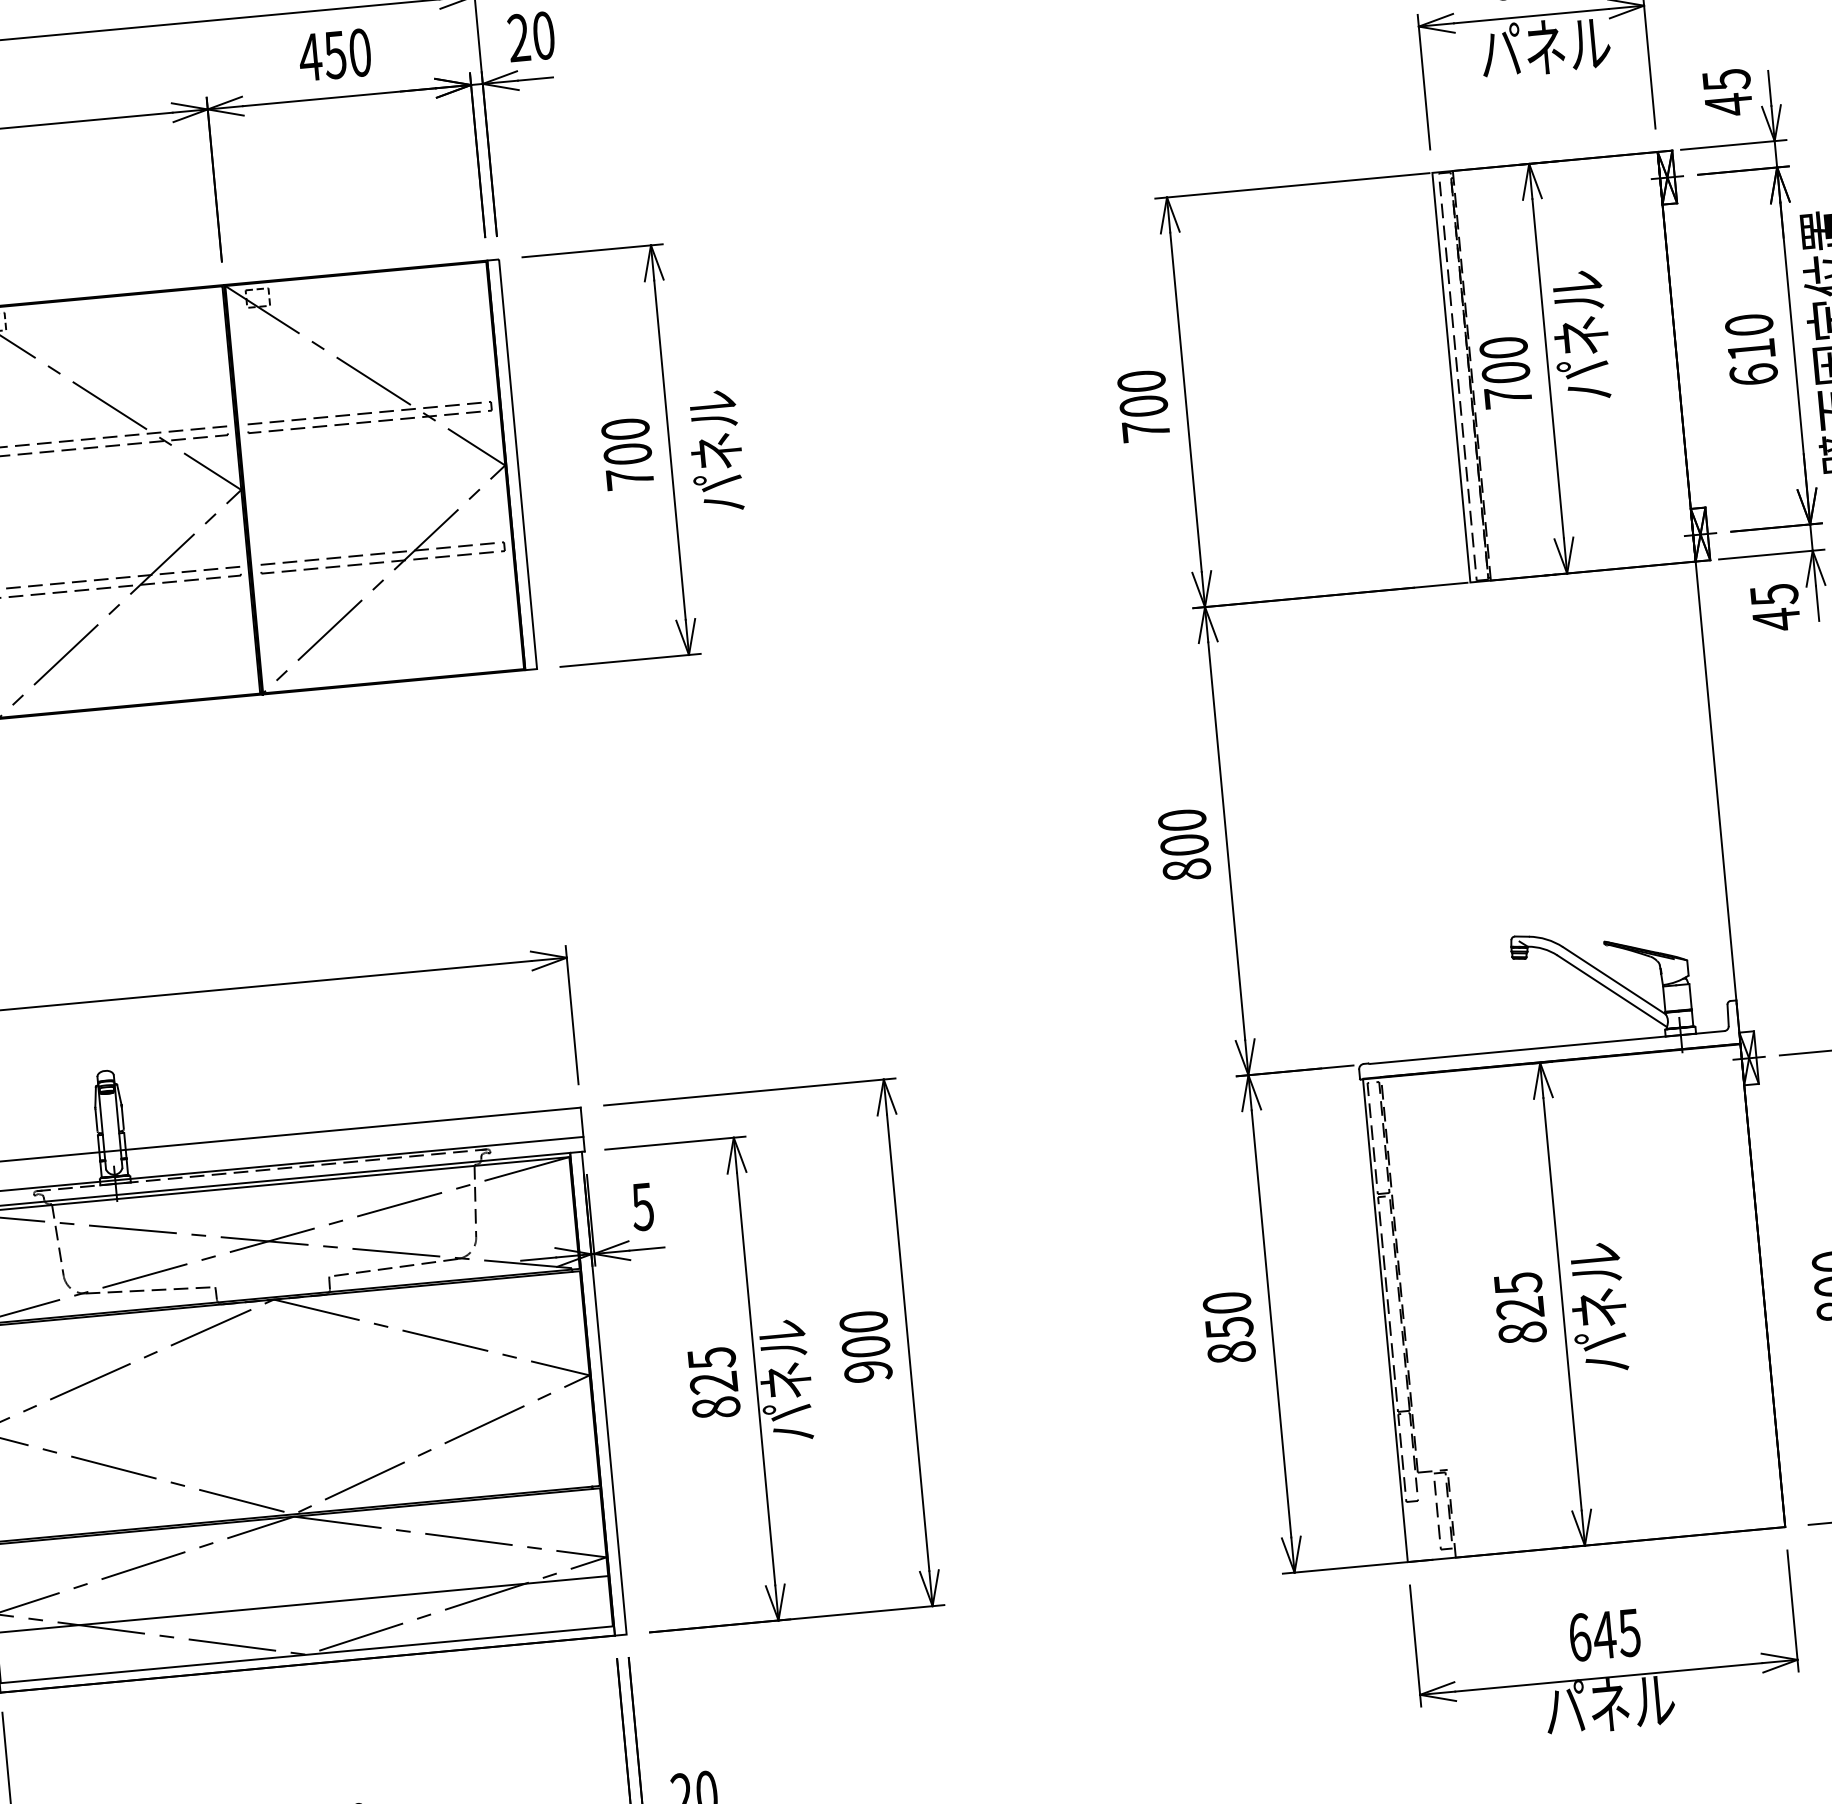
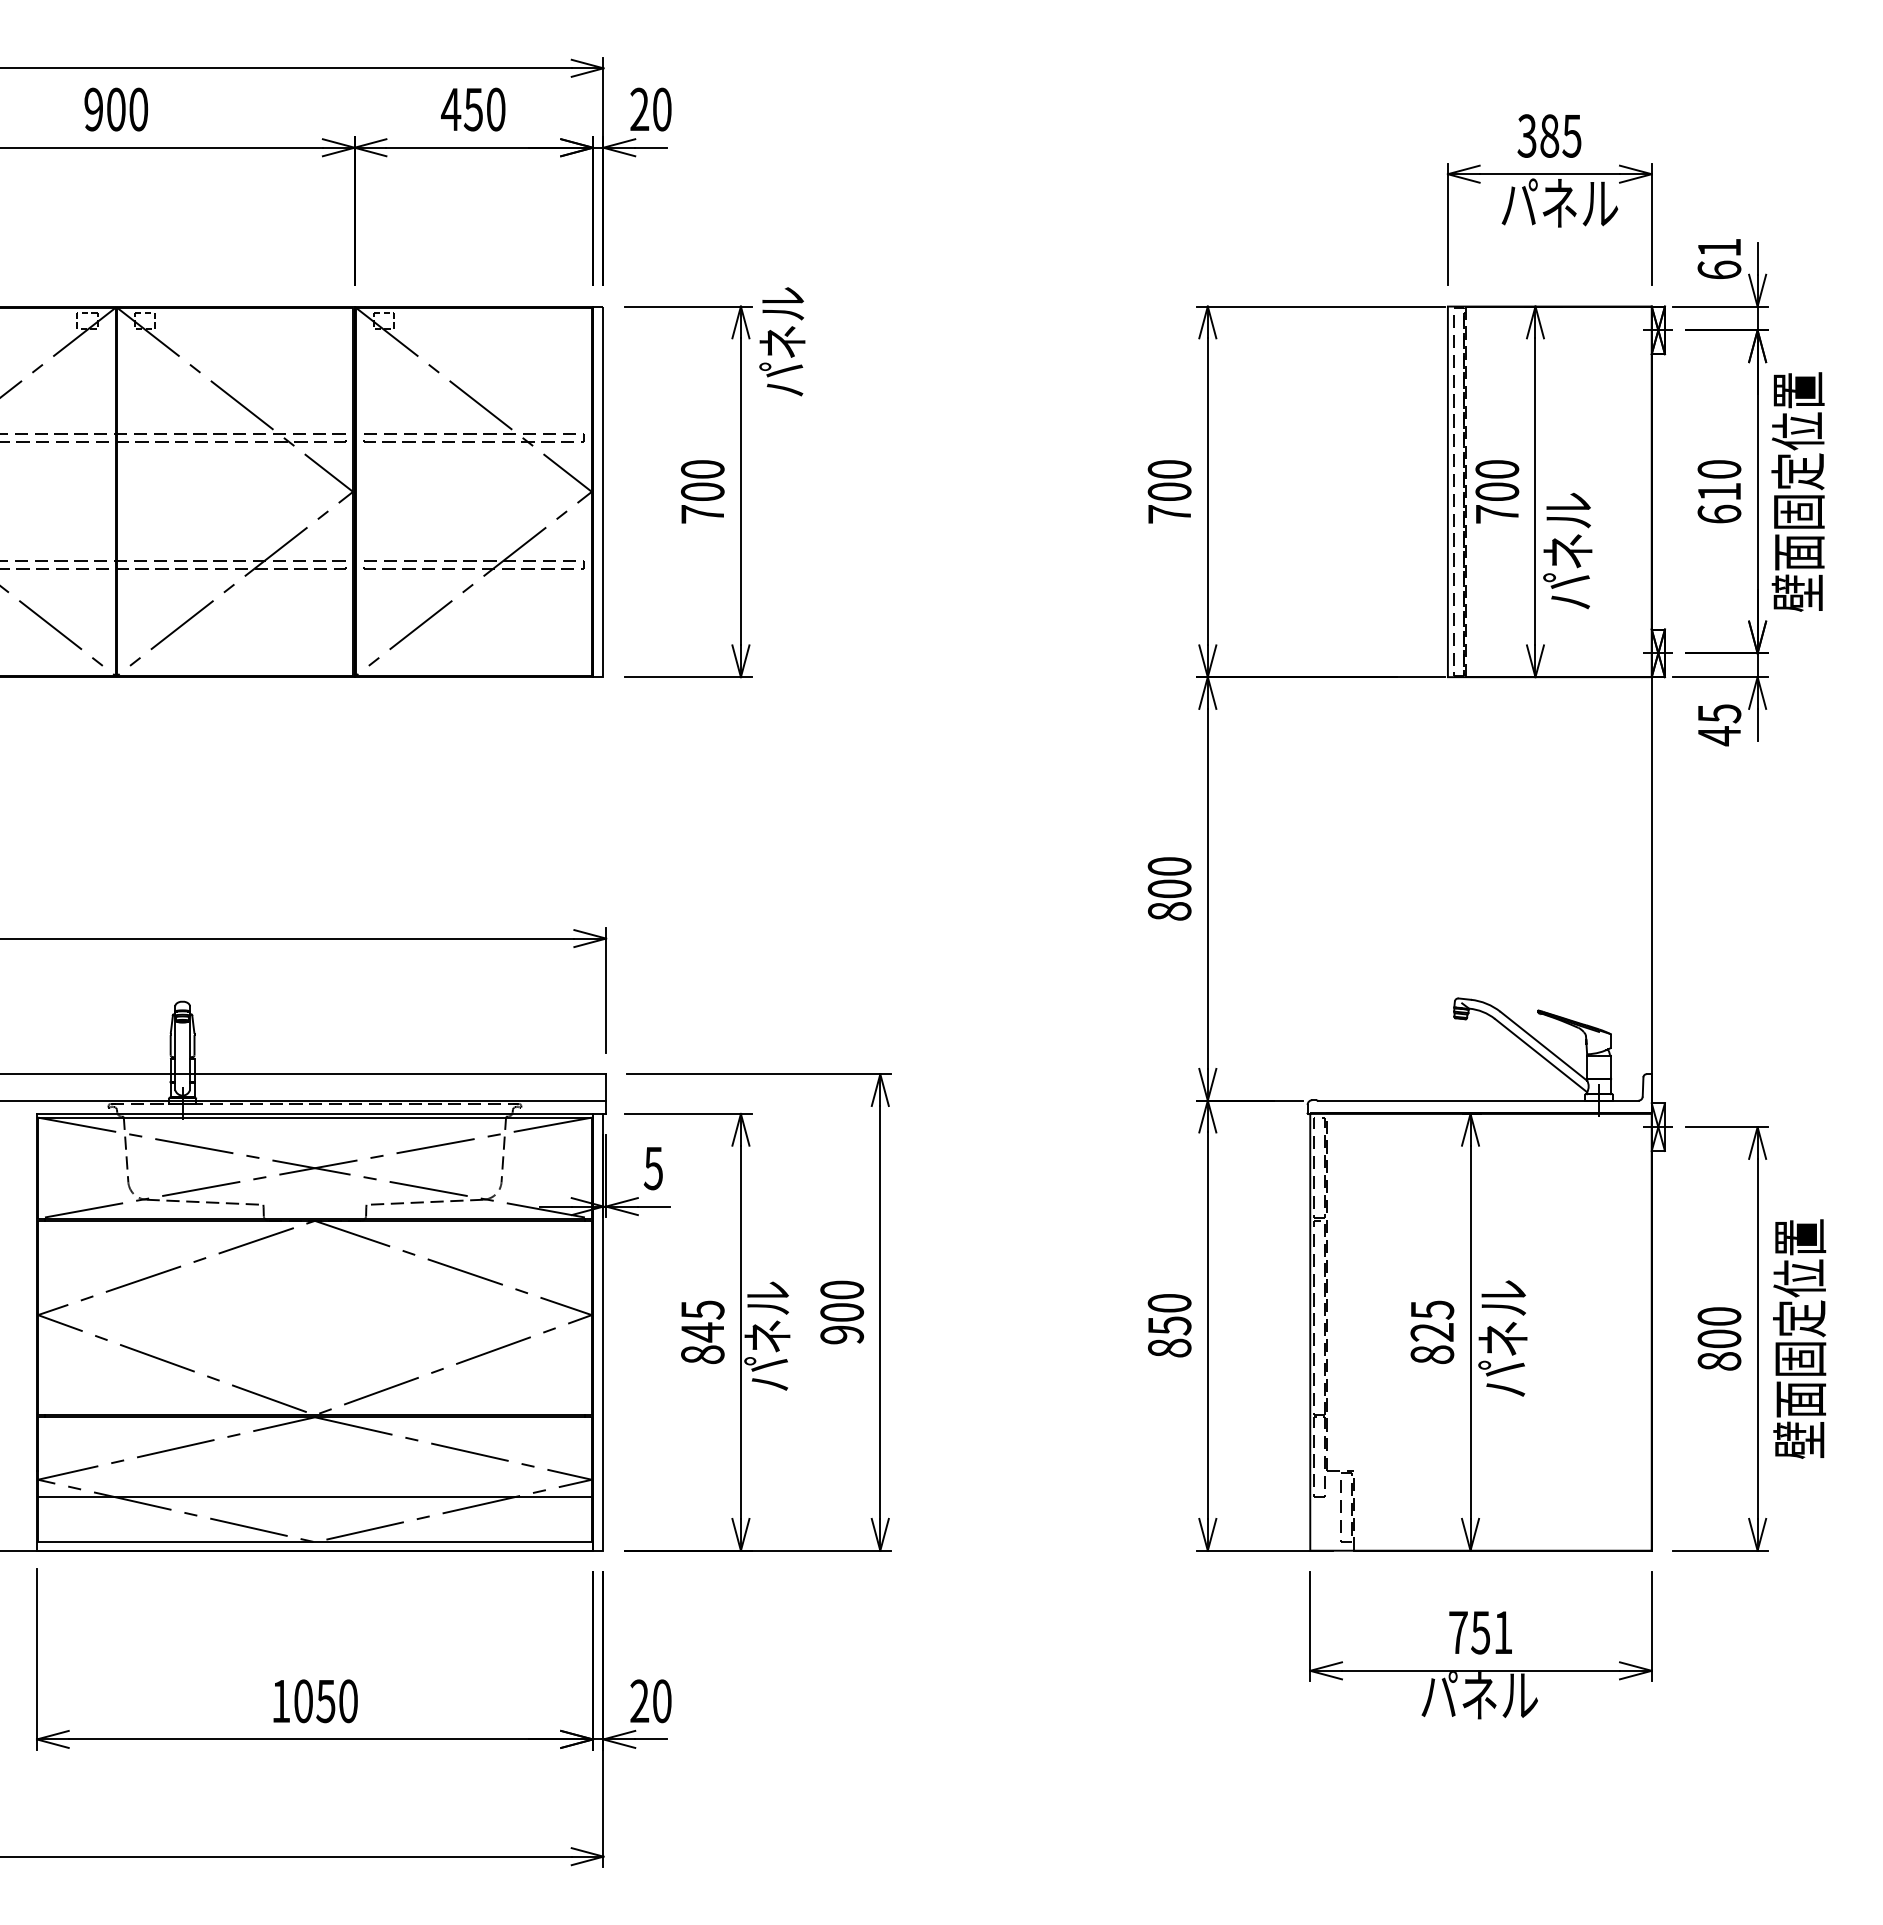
text: (1727, 93) -> (1719, 259), 45 -> 61
text: (1580, 335) -> (1567, 550), moved
text: (716, 451) -> (782, 341), moved
text: (713, 1383) -> (702, 1332), 825 -> 845
text: (1604, 1635) -> (1480, 1632), 645 -> 751

